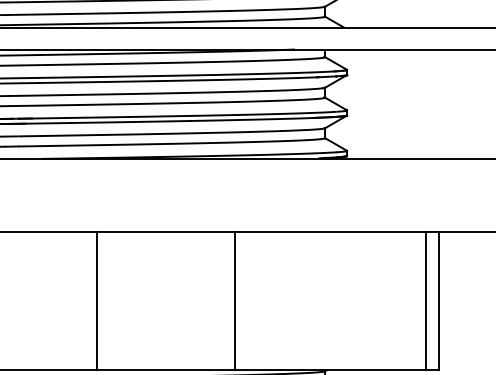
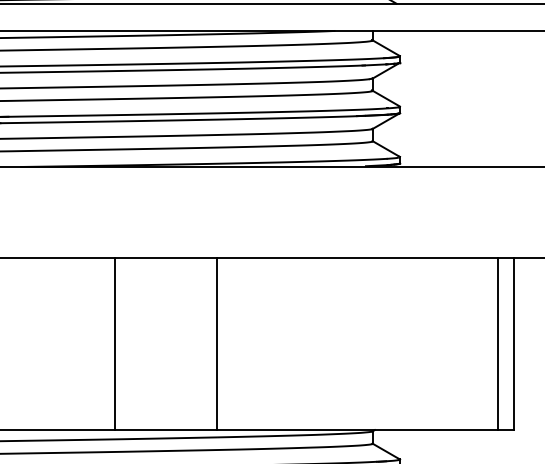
line: (96, 300) -> (114, 343), moved
line: (234, 300) -> (216, 343), moved

